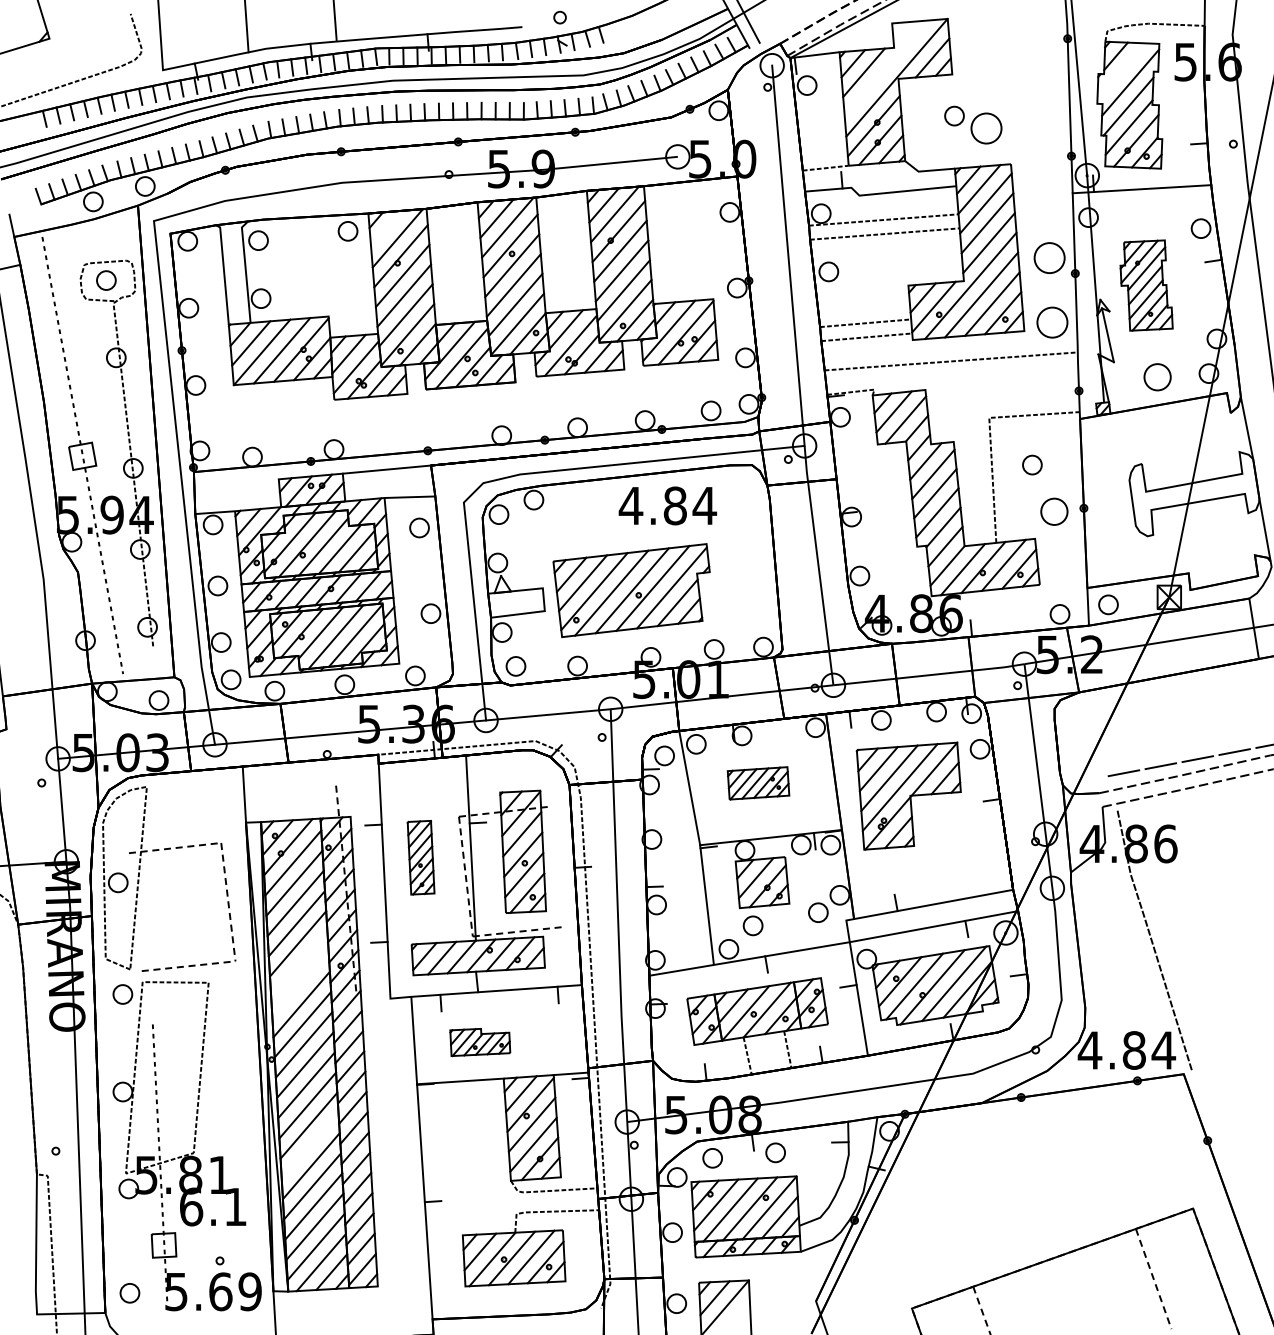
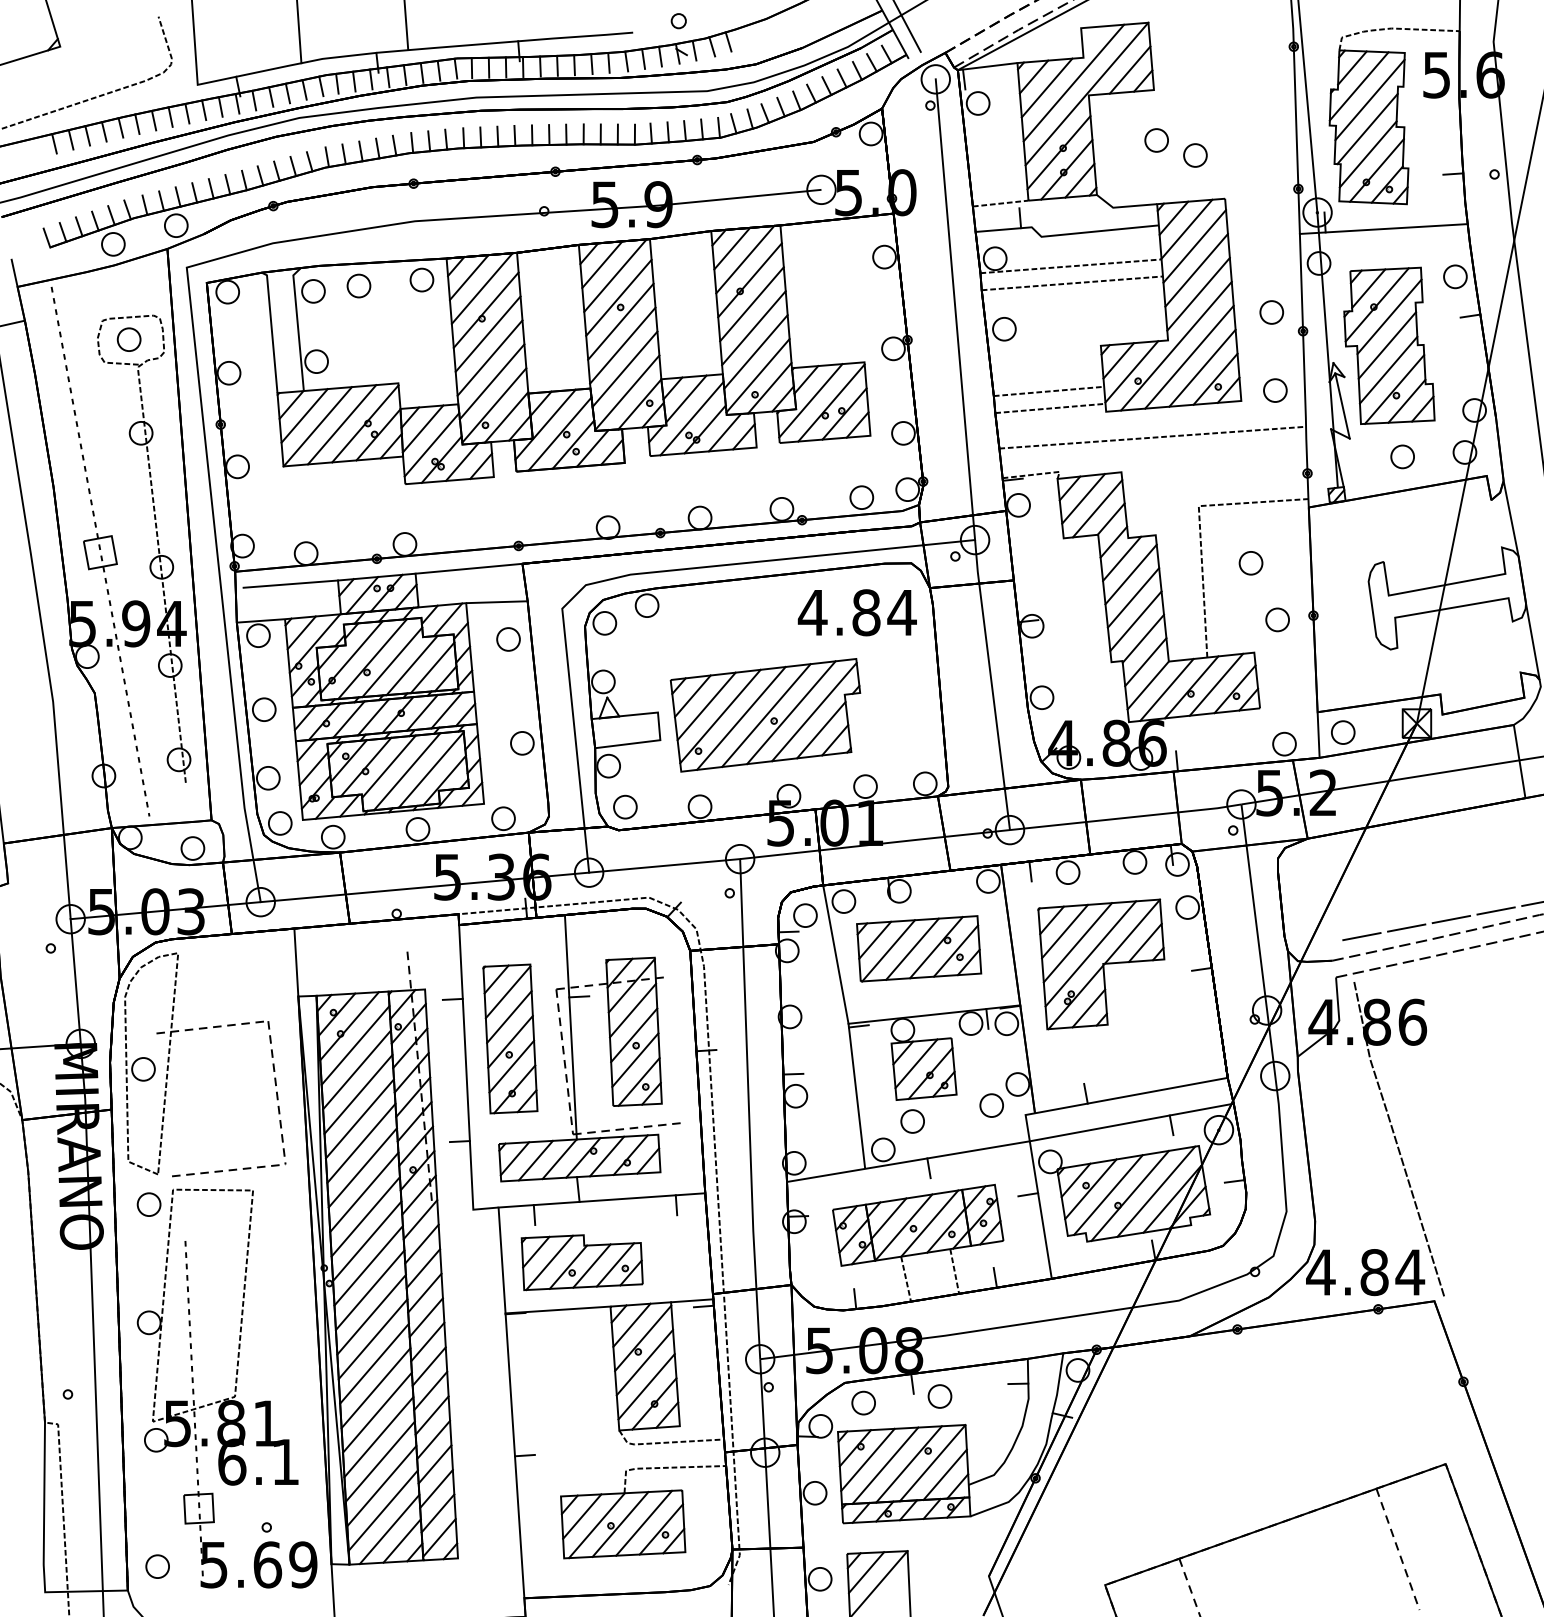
line: (885, 68) -> (1073, 82), added
line: (1121, 71) -> (1358, 86), added
part: (986, 128) -> (1195, 155), size x0.62
line: (386, 229) -> (468, 277), added
part: (295, 235) -> (358, 285), added
part: (1049, 258) -> (1271, 312), size x0.62
part: (1146, 285) -> (1389, 345), size x1.43
part: (1052, 322) -> (1275, 390), size x0.62
part: (1157, 376) -> (1402, 456), size x0.71
line: (239, 481) -> (290, 583), added
text: (667, 505) -> (856, 612), moved
part: (1054, 511) -> (1277, 619), size x0.71
part: (758, 783) -> (919, 948), size x1.67
part: (421, 857) -> (510, 1038), size x1.67
line: (298, 963) -> (362, 1167), added
line: (300, 983) -> (364, 1191), added
part: (479, 1042) -> (581, 1262), size x1.67
line: (309, 1146) -> (375, 1388), added

